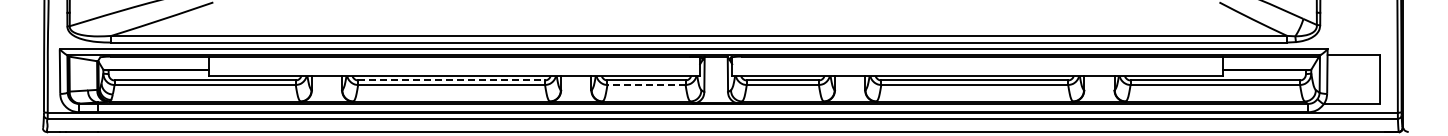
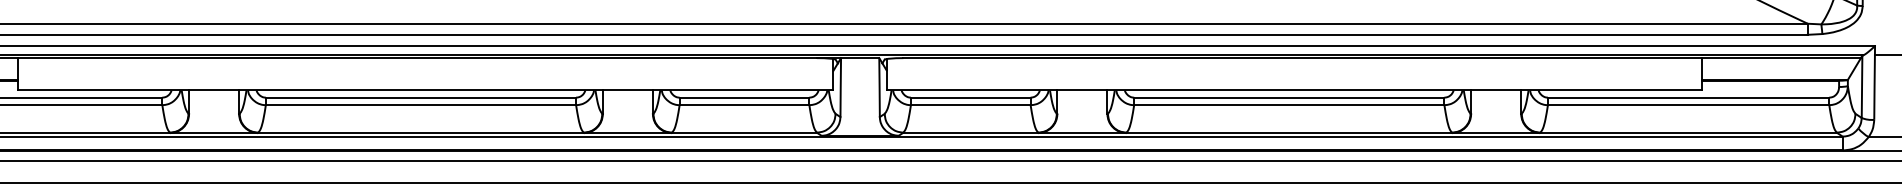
line: (452, 80) -> (422, 97), dashed -> solid
line: (646, 84) -> (744, 104), dashed -> solid

